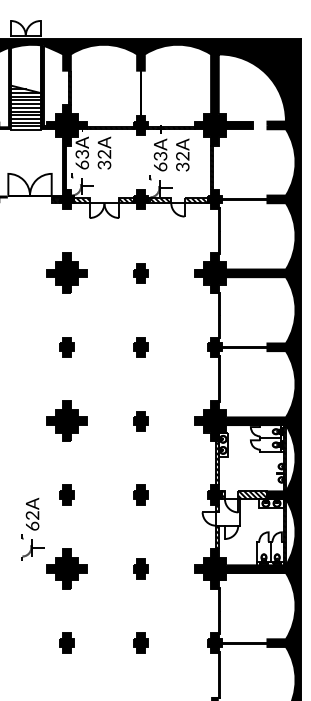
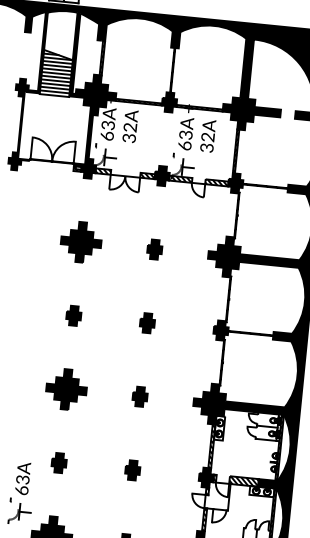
text: (34, 515) -> (24, 480), 62A -> 63A

